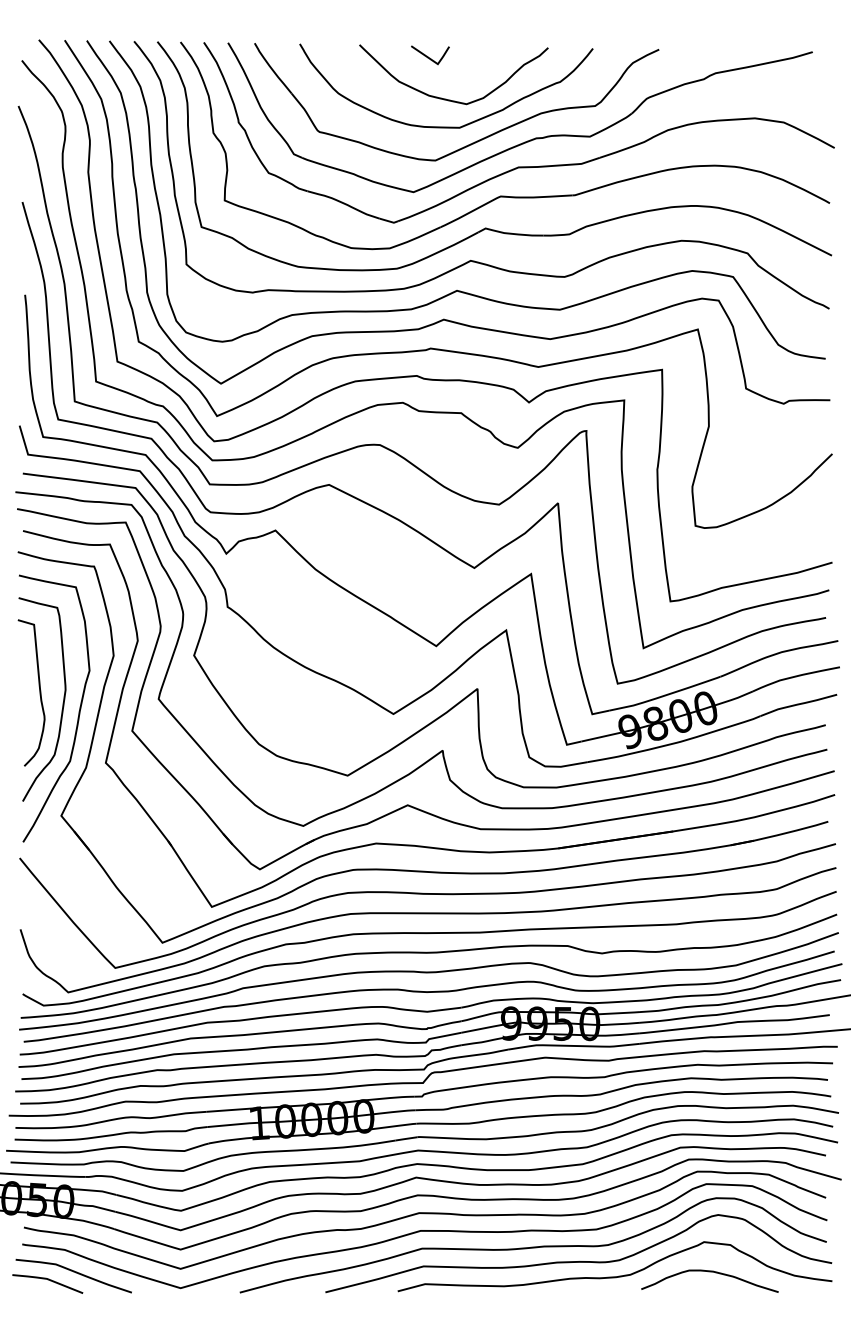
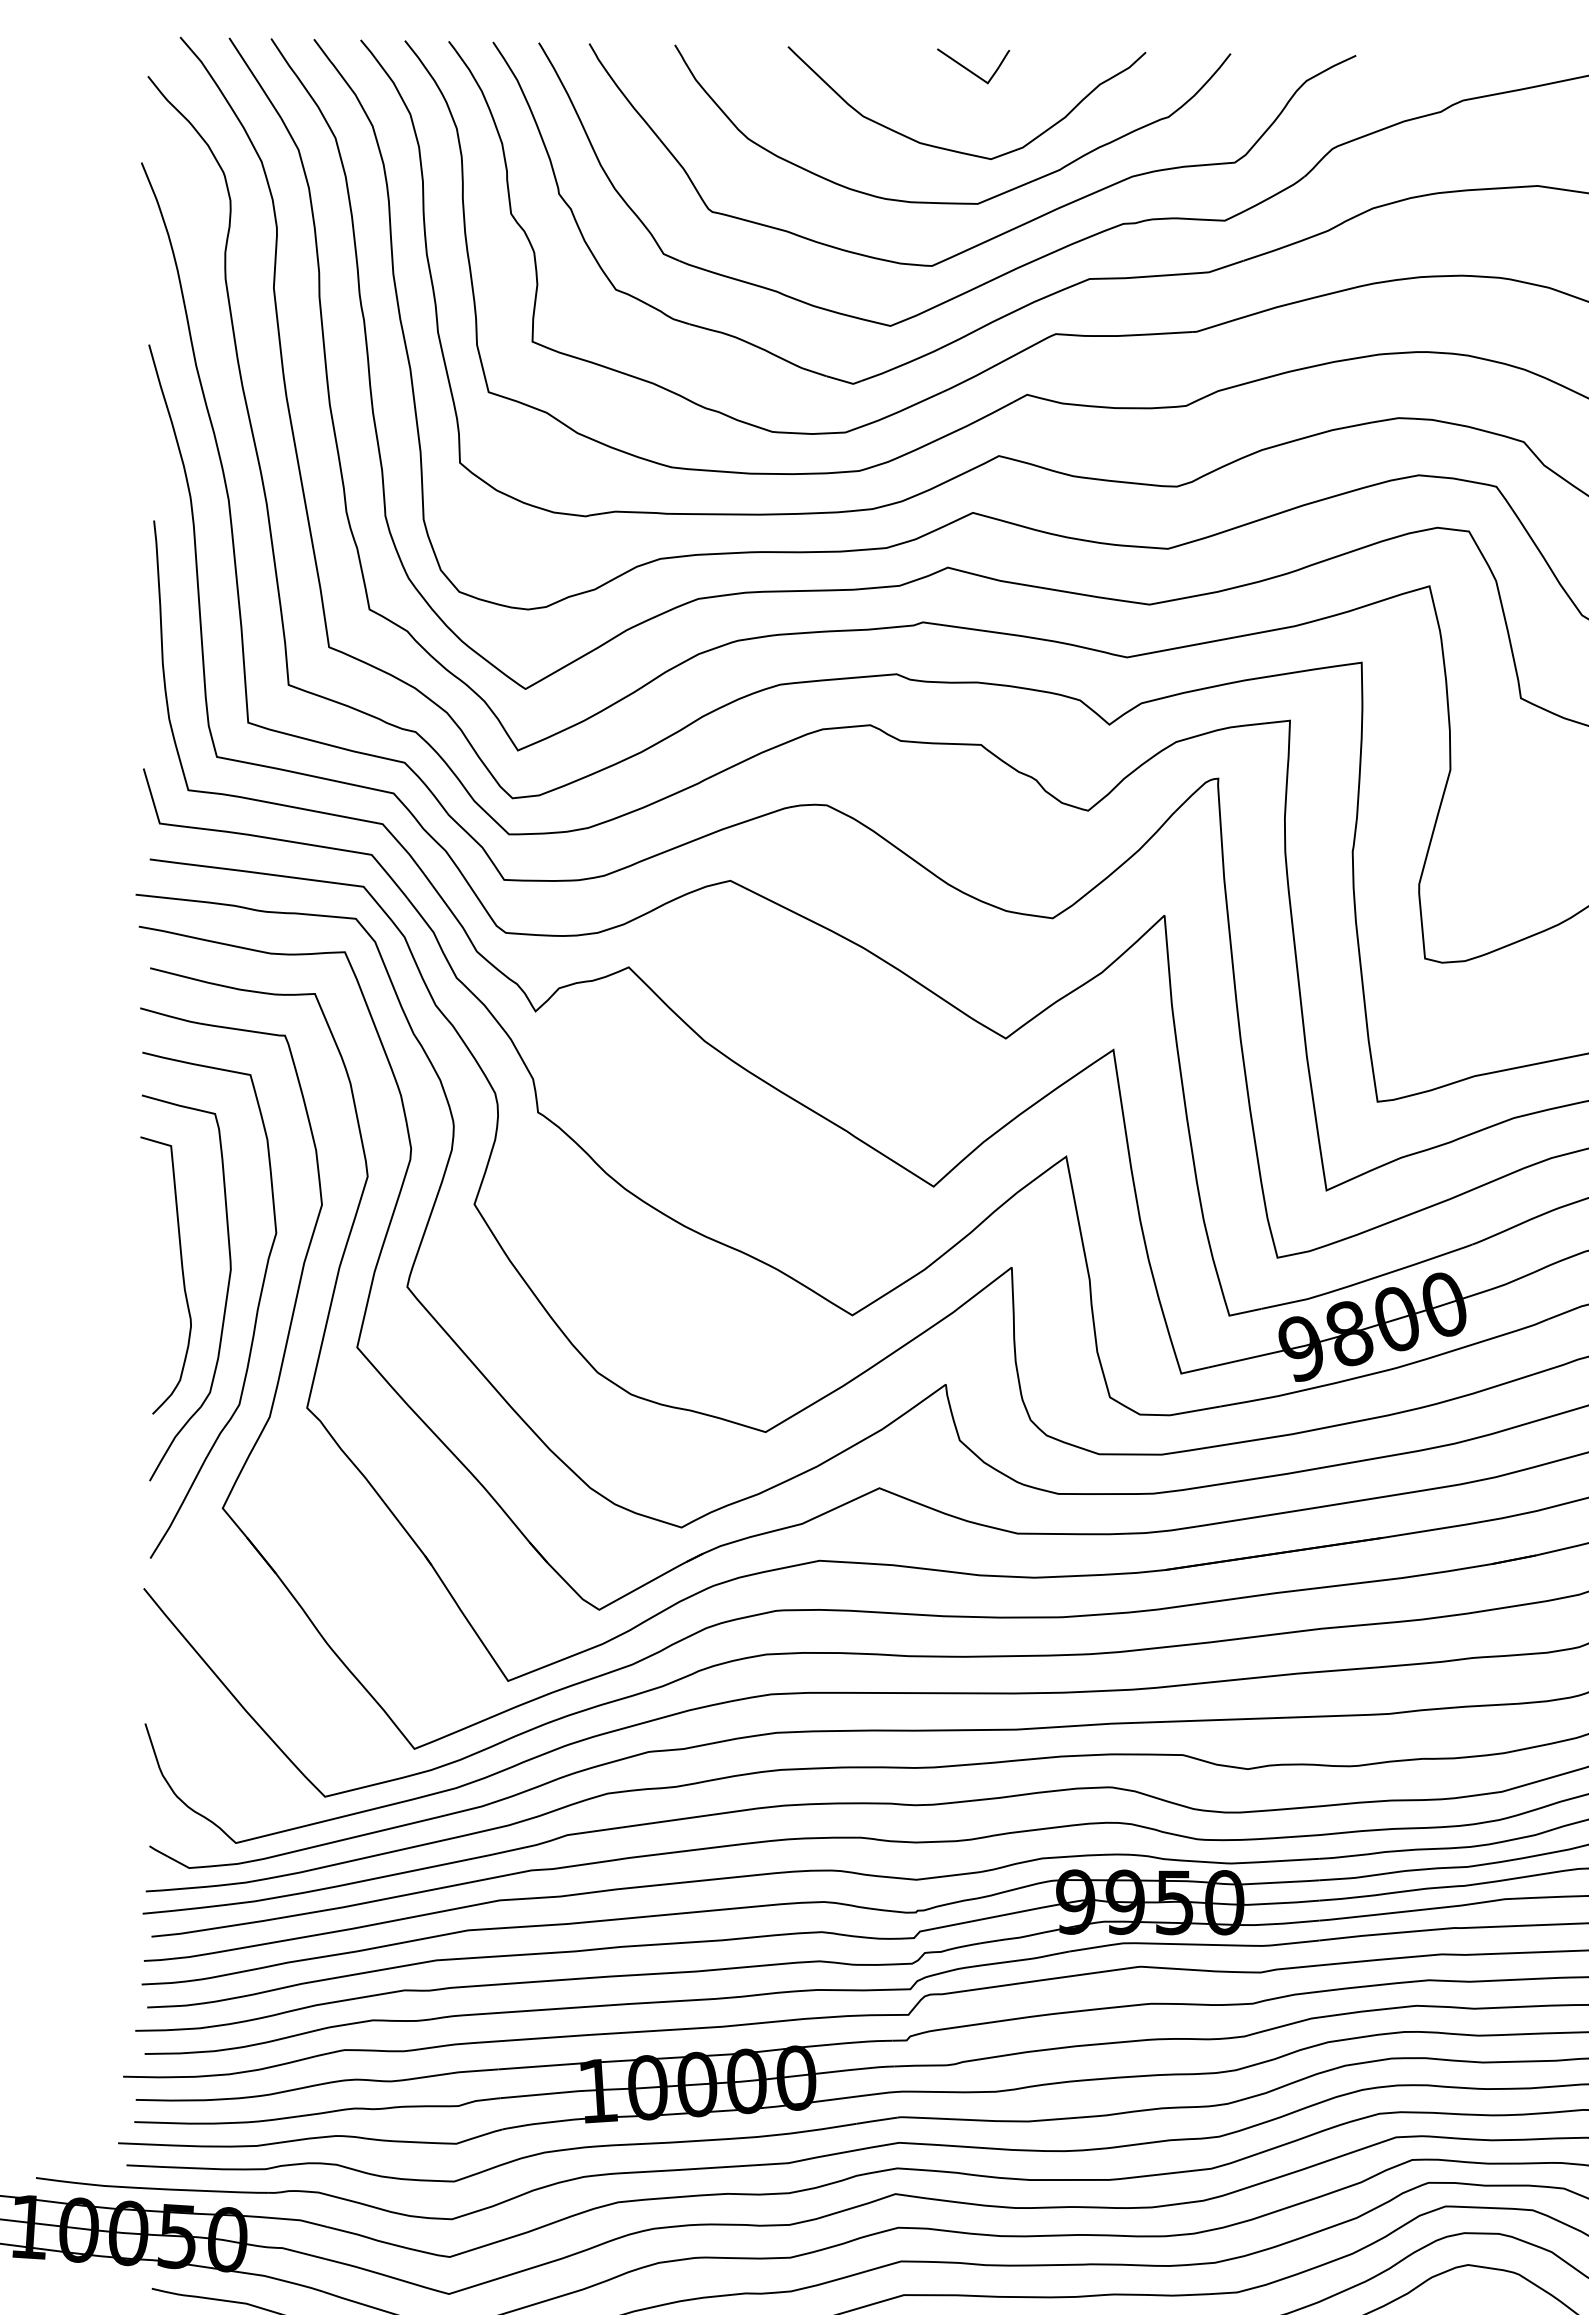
curve: (428, 56) -> (970, 68), moved

